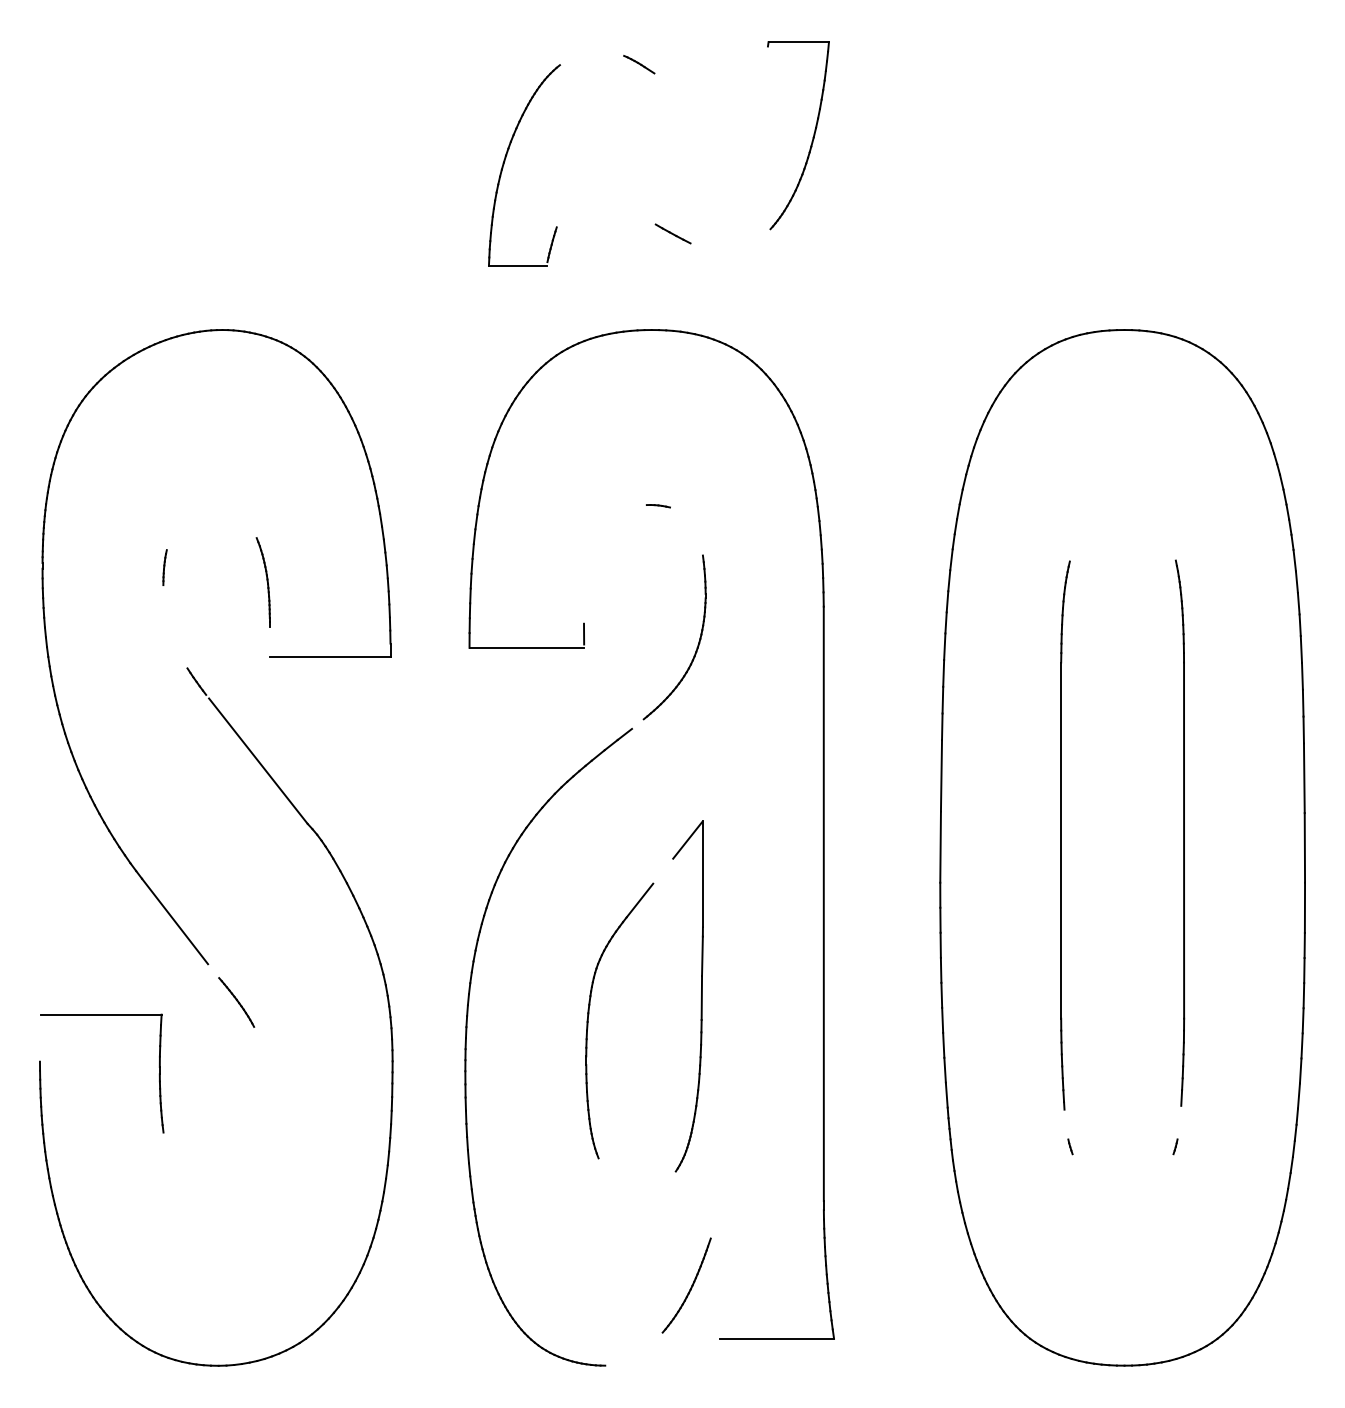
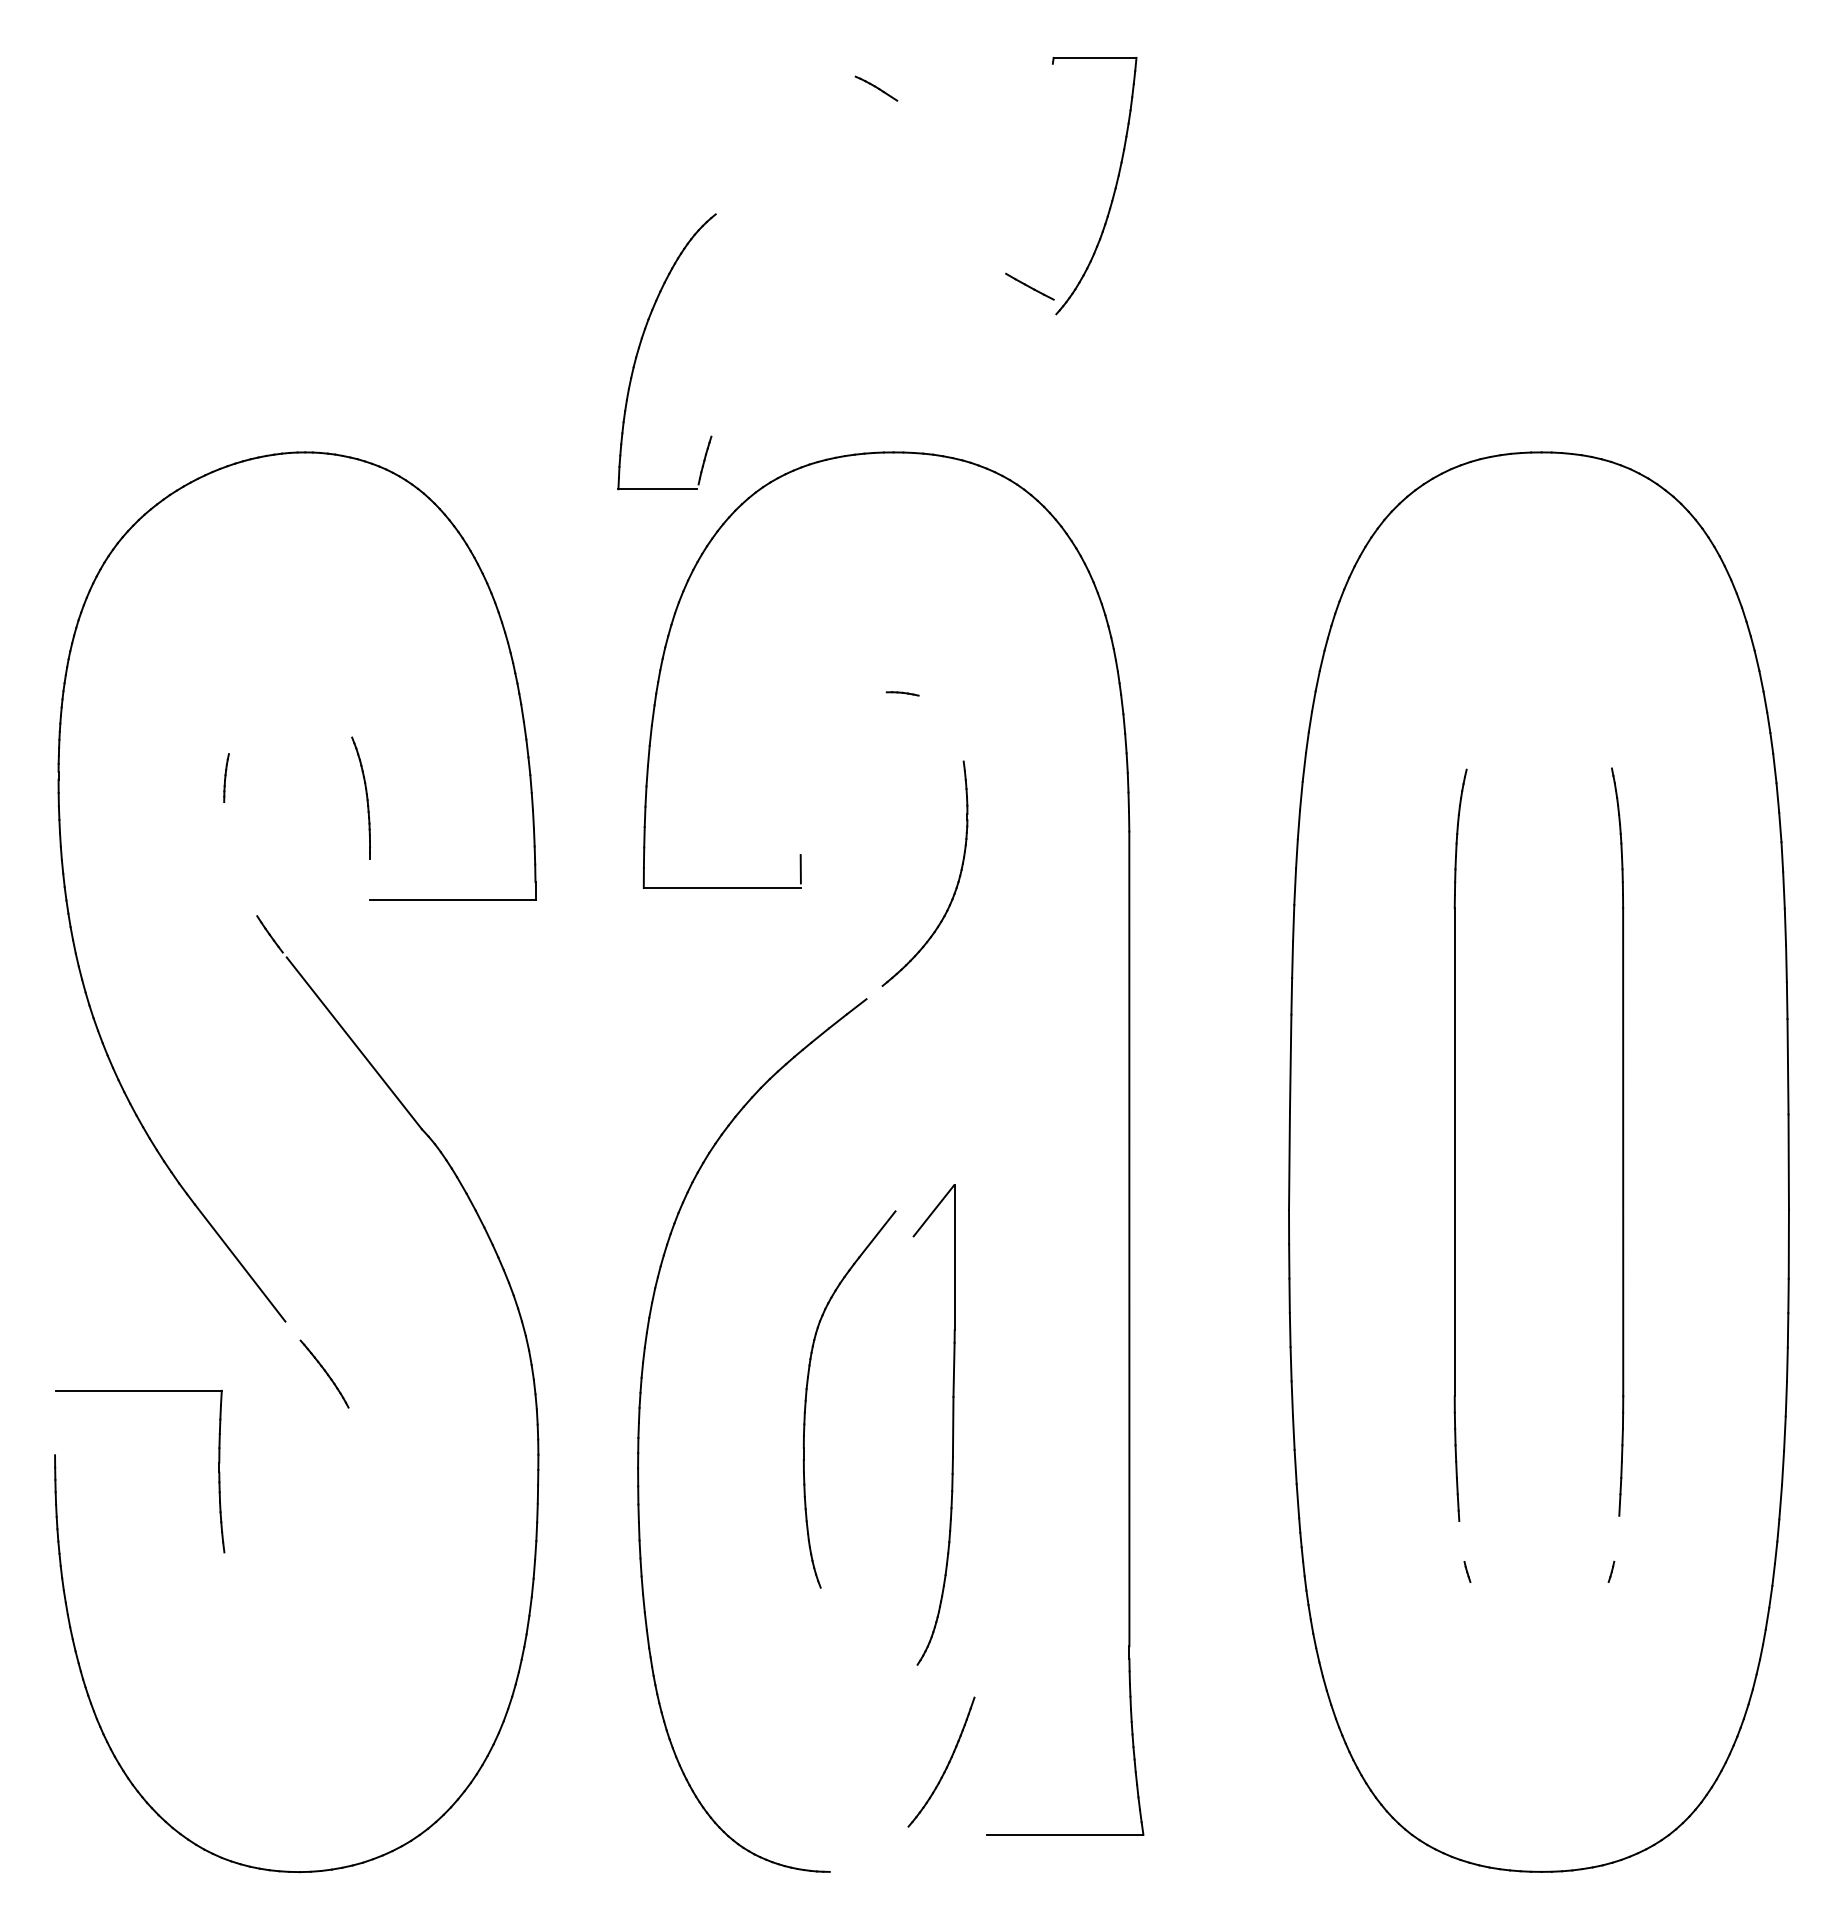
part: (505, 159) -> (641, 343), moved
line: (672, 233) -> (1029, 286), moved
part: (701, 996) -> (952, 1424), moved

